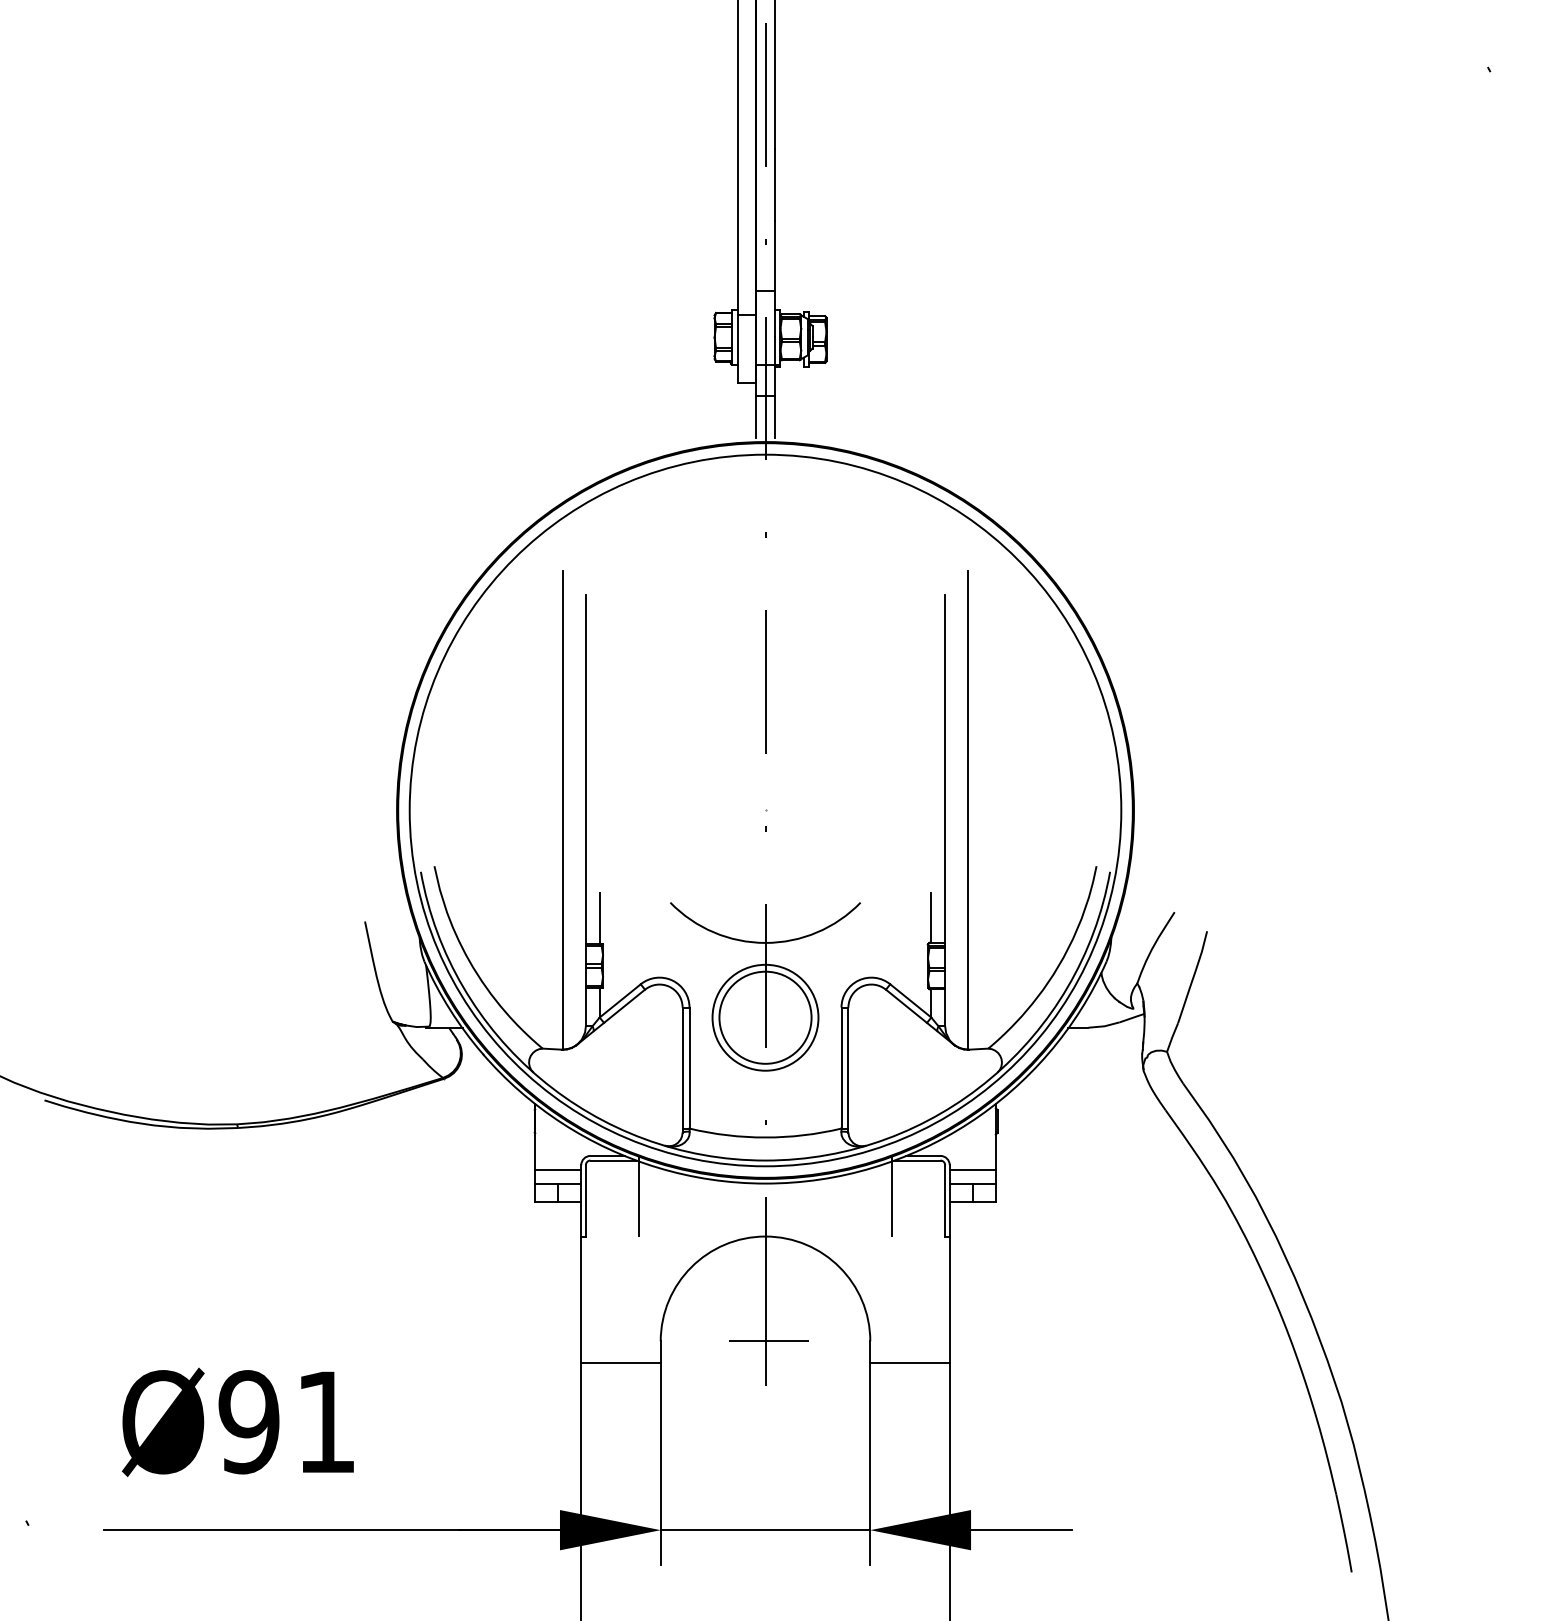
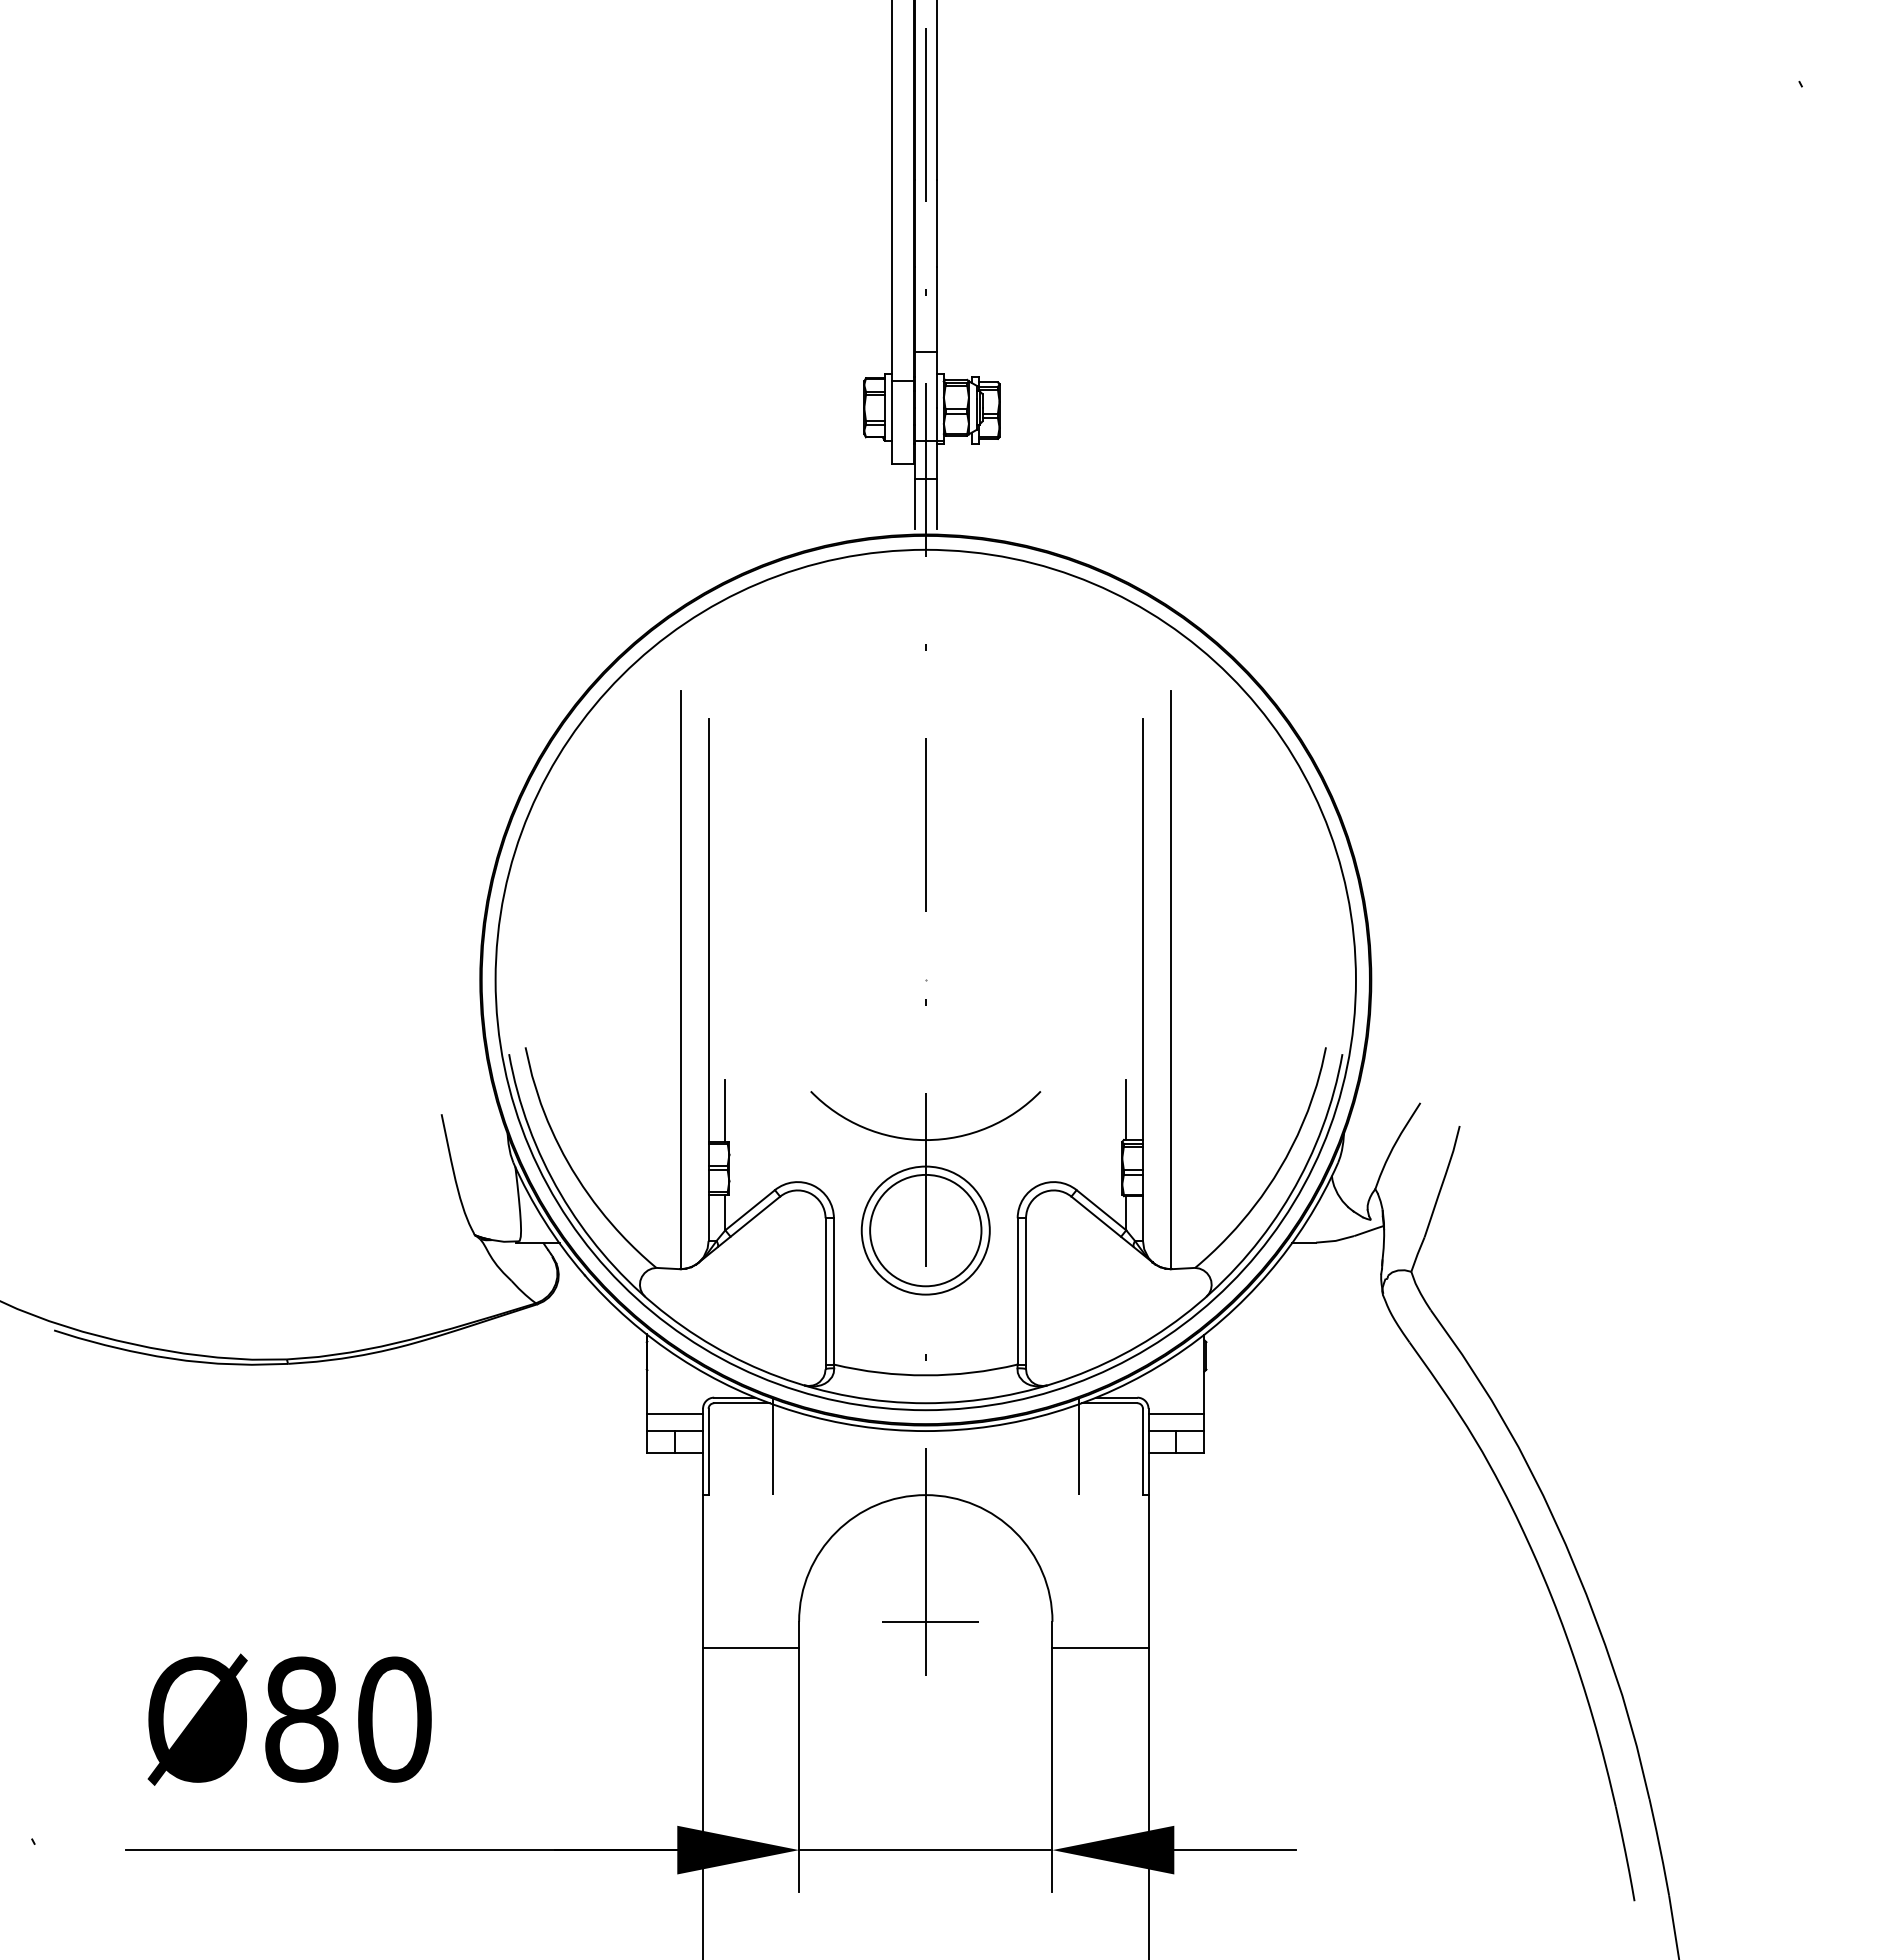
text: (287, 1422) -> (347, 1719), Ø91 -> Ø80

